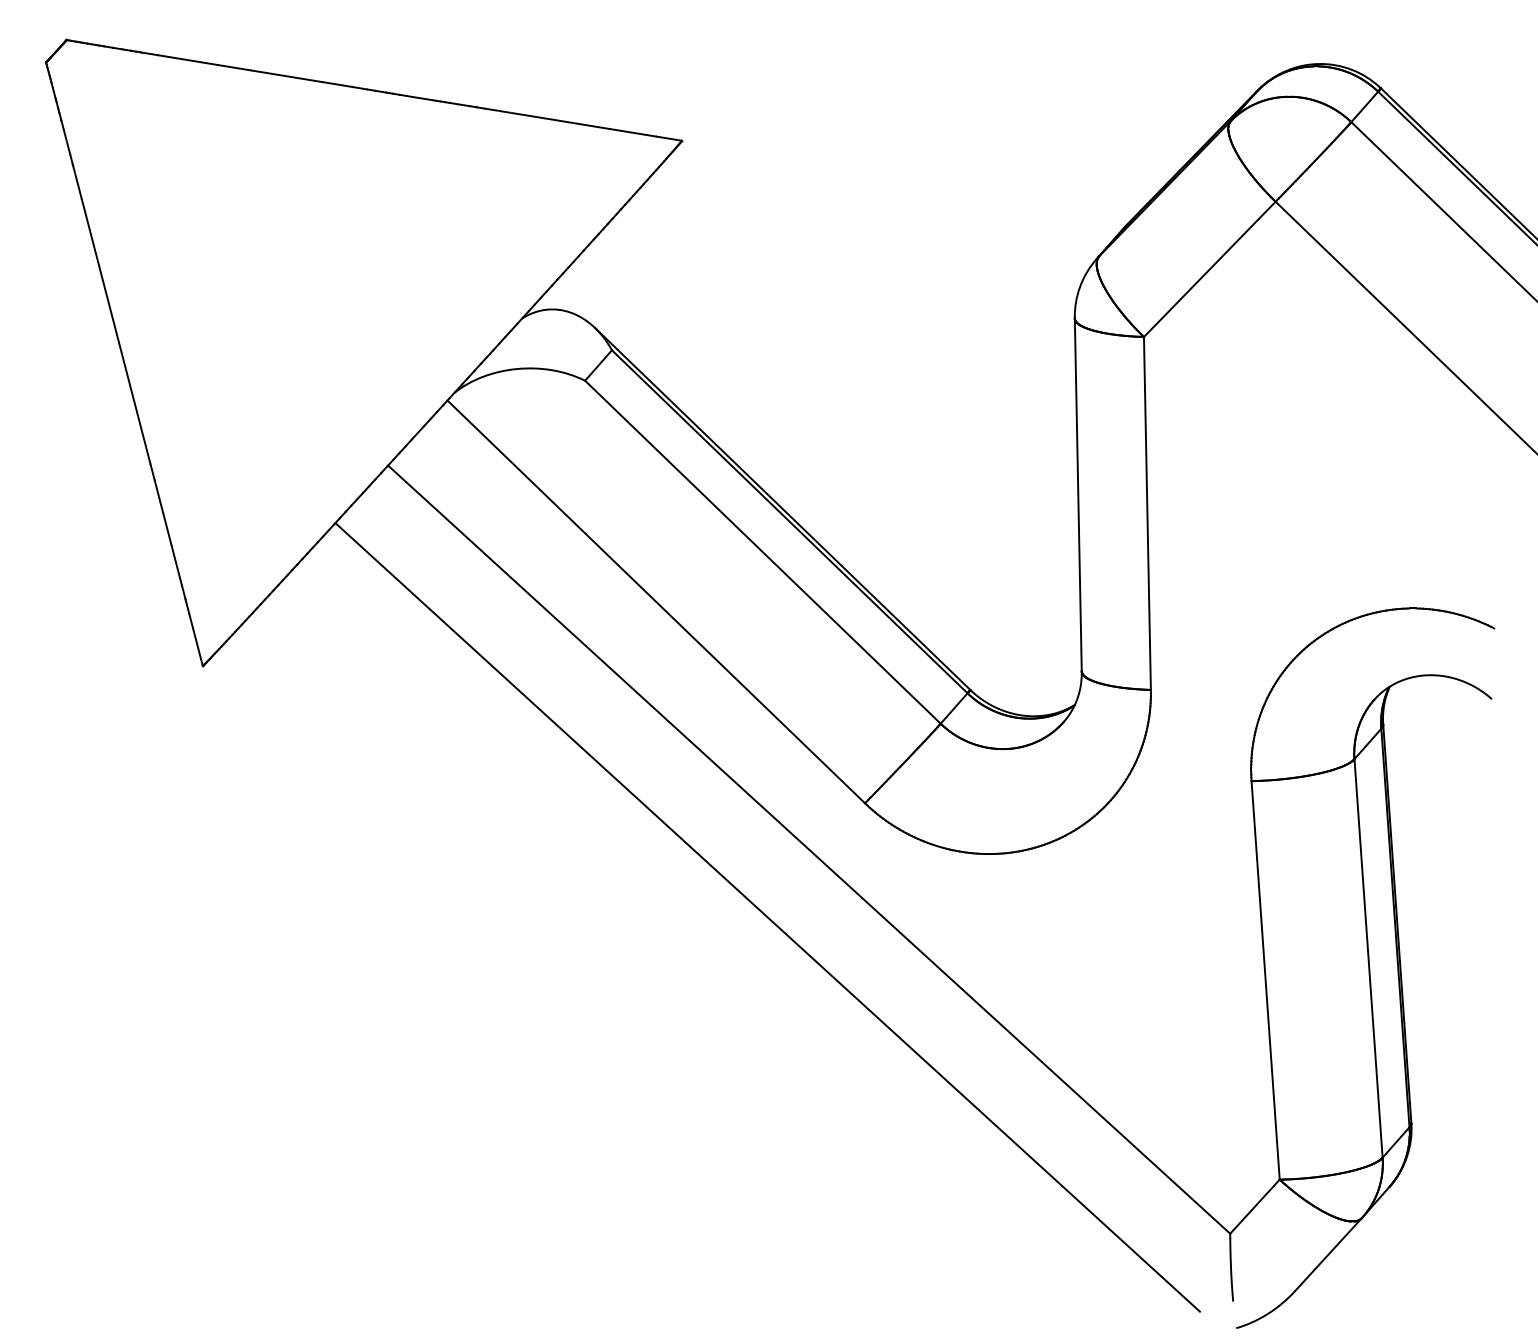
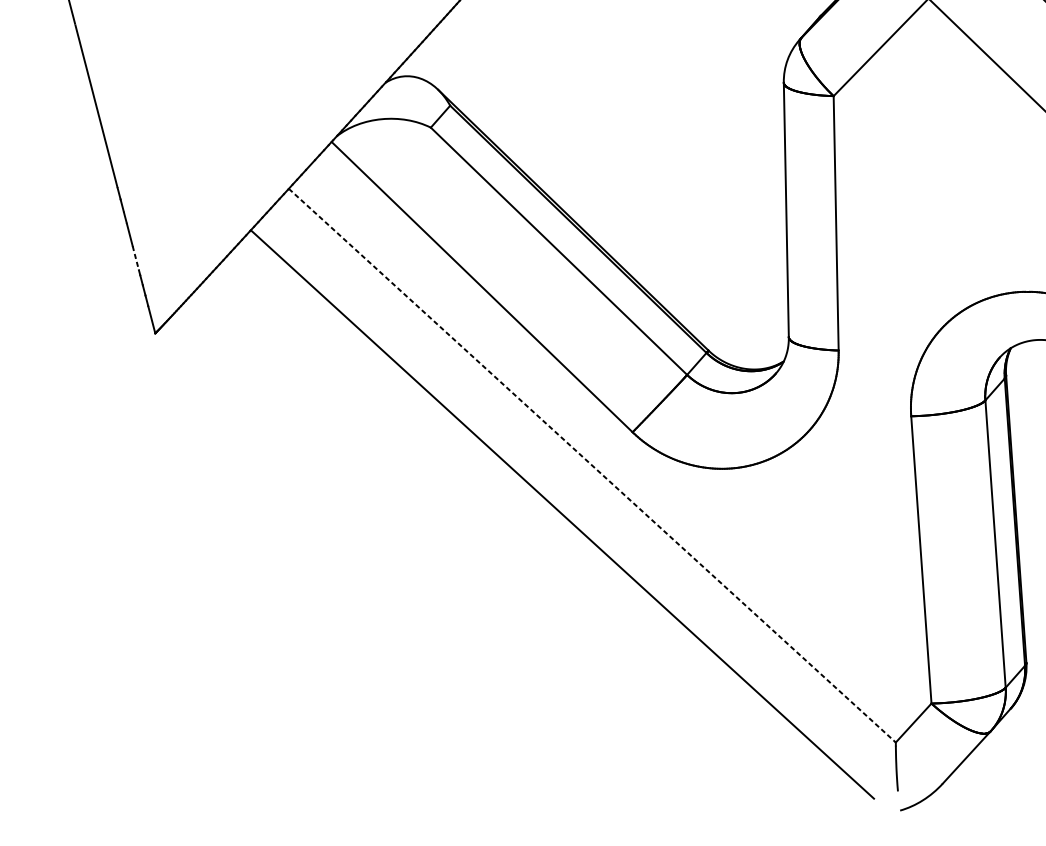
line: (176, 562) -> (136, 258), solid -> dashed
line: (809, 849) -> (592, 465), solid -> dashed

